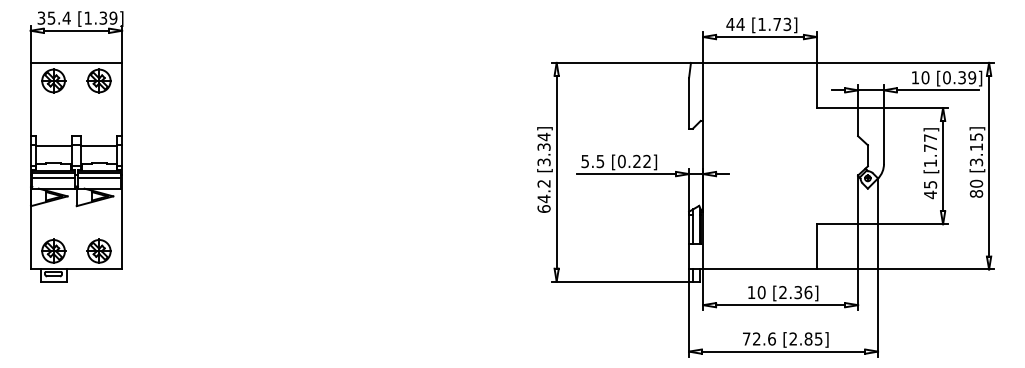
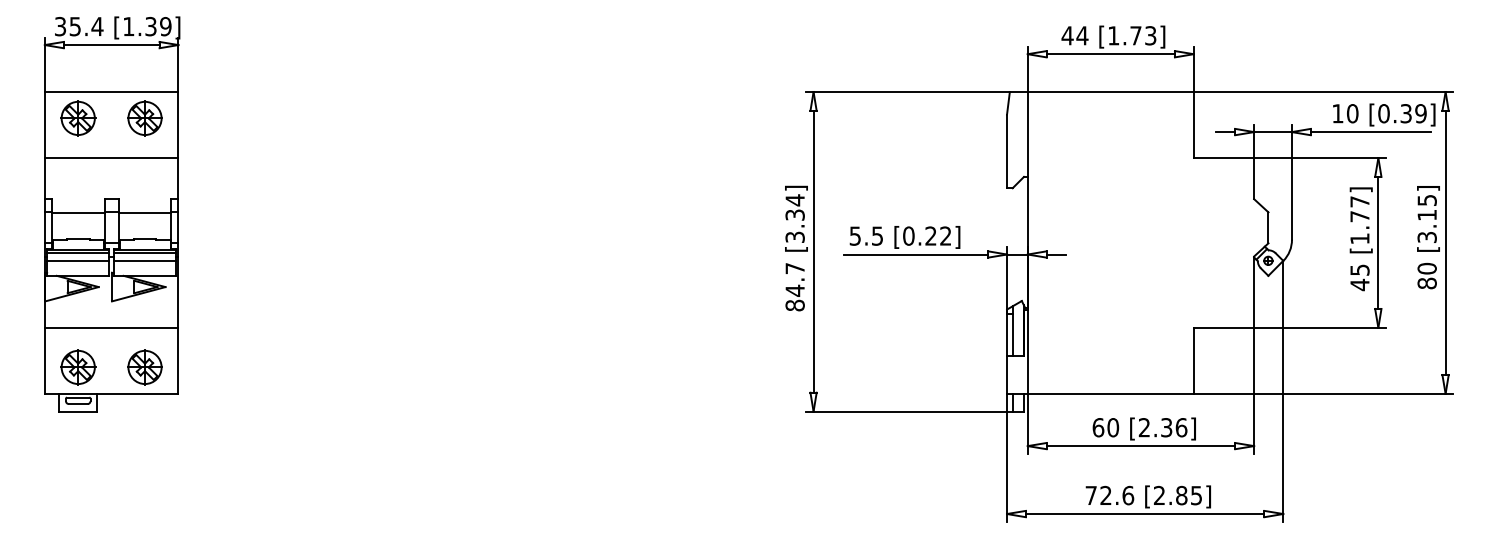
line: (76, 108) -> (111, 158), added
text: (543, 196) -> (794, 287), 64.2 -> 84.7
line: (76, 224) -> (111, 328), added
text: (751, 292) -> (1098, 427), 10 -> 60

